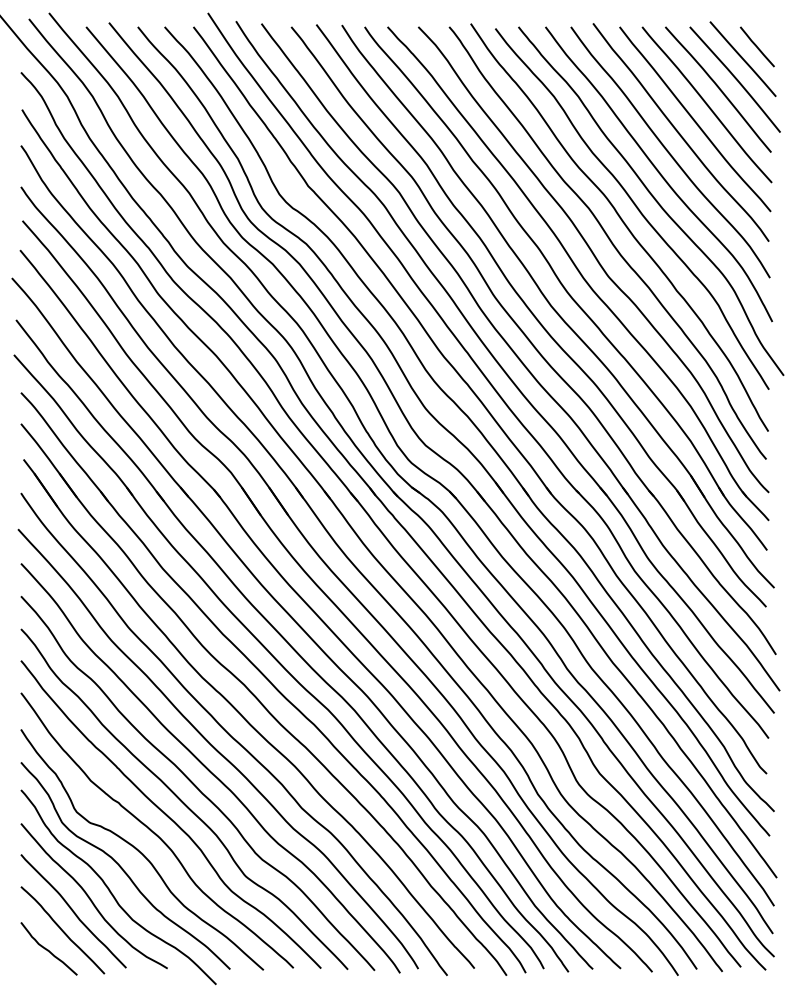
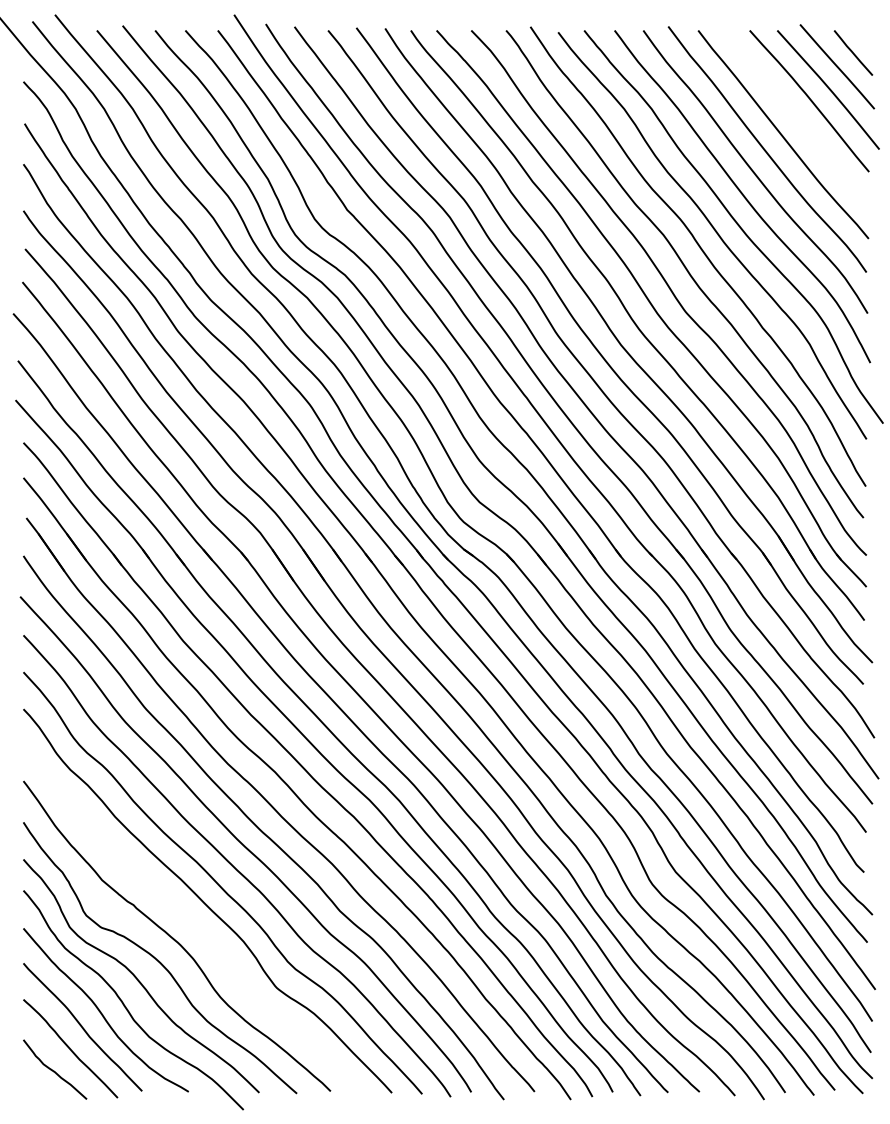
curve: (706, 105) -> (796, 118), removed
curve: (169, 816) -> (190, 920), removed

